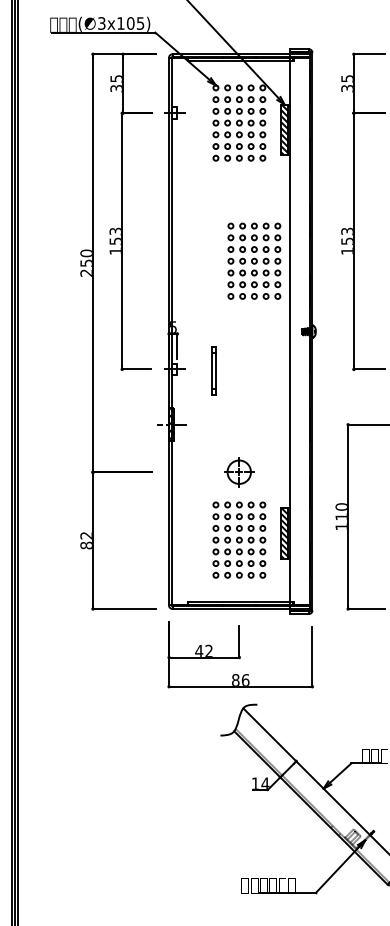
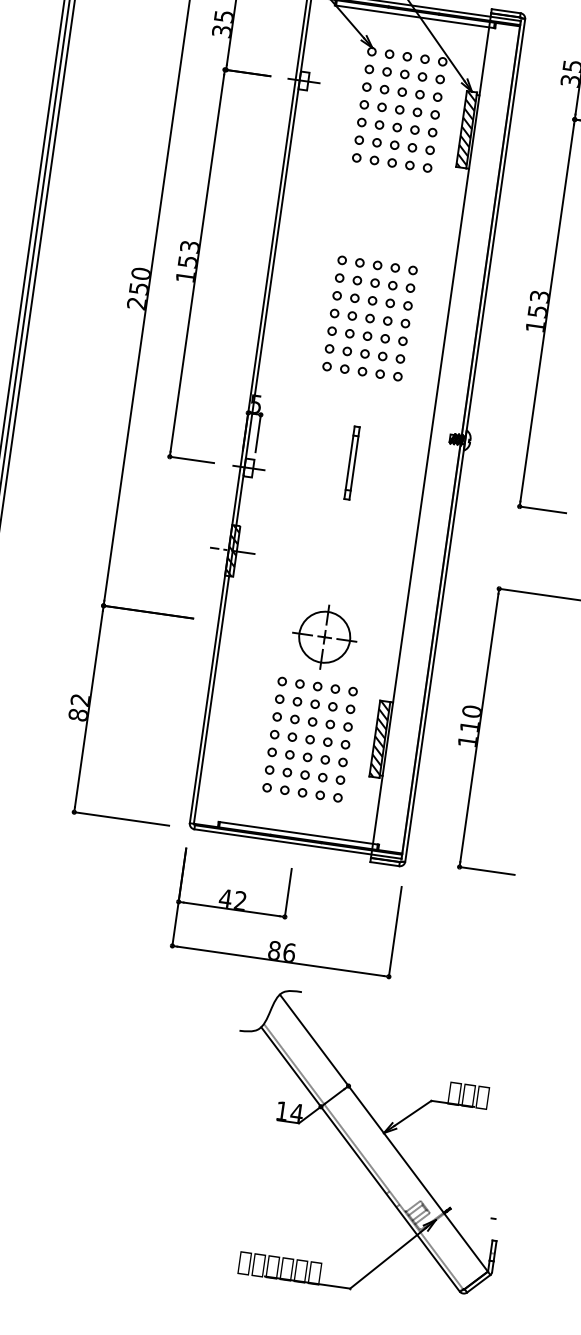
part: (254, 260) -> (370, 317), moved
part: (213, 370) -> (351, 462), moved
part: (238, 471) -> (323, 635), size x1.43

